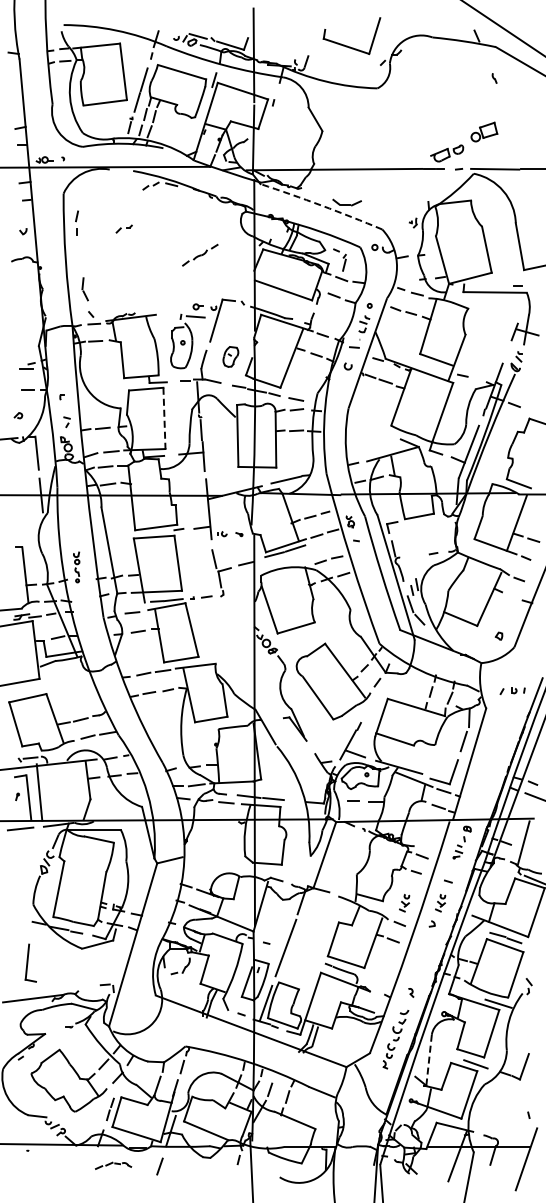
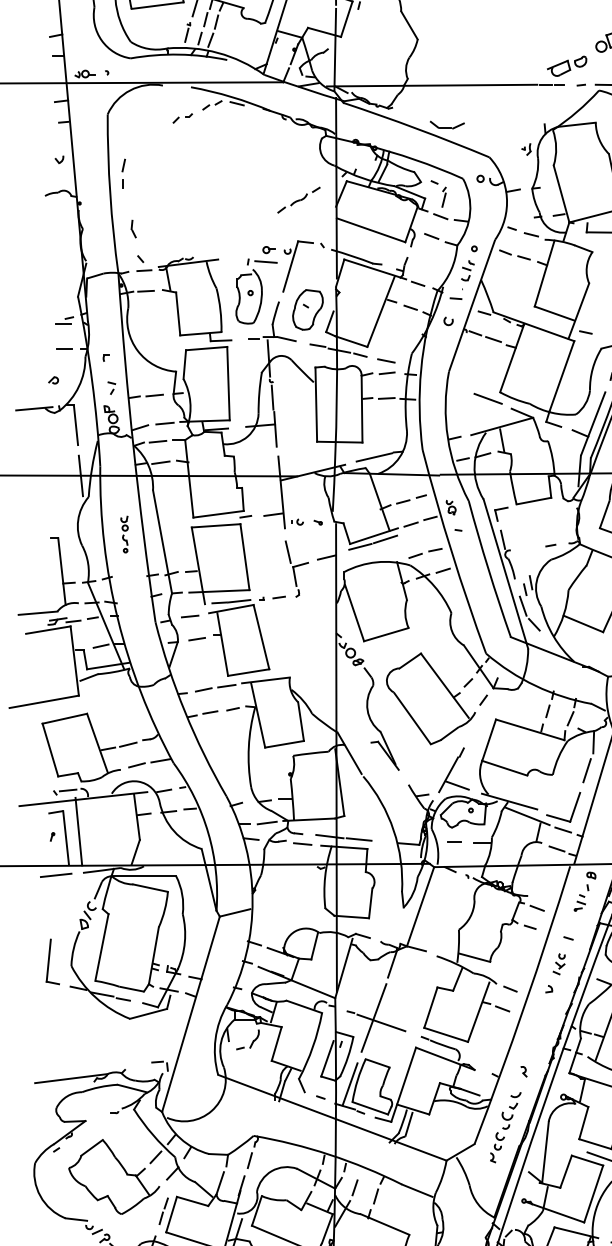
arc: (321, 205) -> (416, 128), dashed -> solid
part: (76, 222) -> (123, 172), moved
part: (123, 228) -> (181, 117), moved
part: (200, 254) -> (299, 199), moved
part: (85, 289) -> (133, 229), size x0.62
part: (230, 356) -> (307, 309), size x1.67
line: (164, 418) -> (228, 383), dashed -> solid
line: (380, 431) -> (487, 399), added
part: (76, 567) -> (124, 534), moved
part: (404, 903) -> (516, 964), removed
line: (292, 952) -> (381, 1023), added
part: (30, 962) -> (52, 961), moved
line: (429, 1060) -> (545, 1152), dashed -> solid

